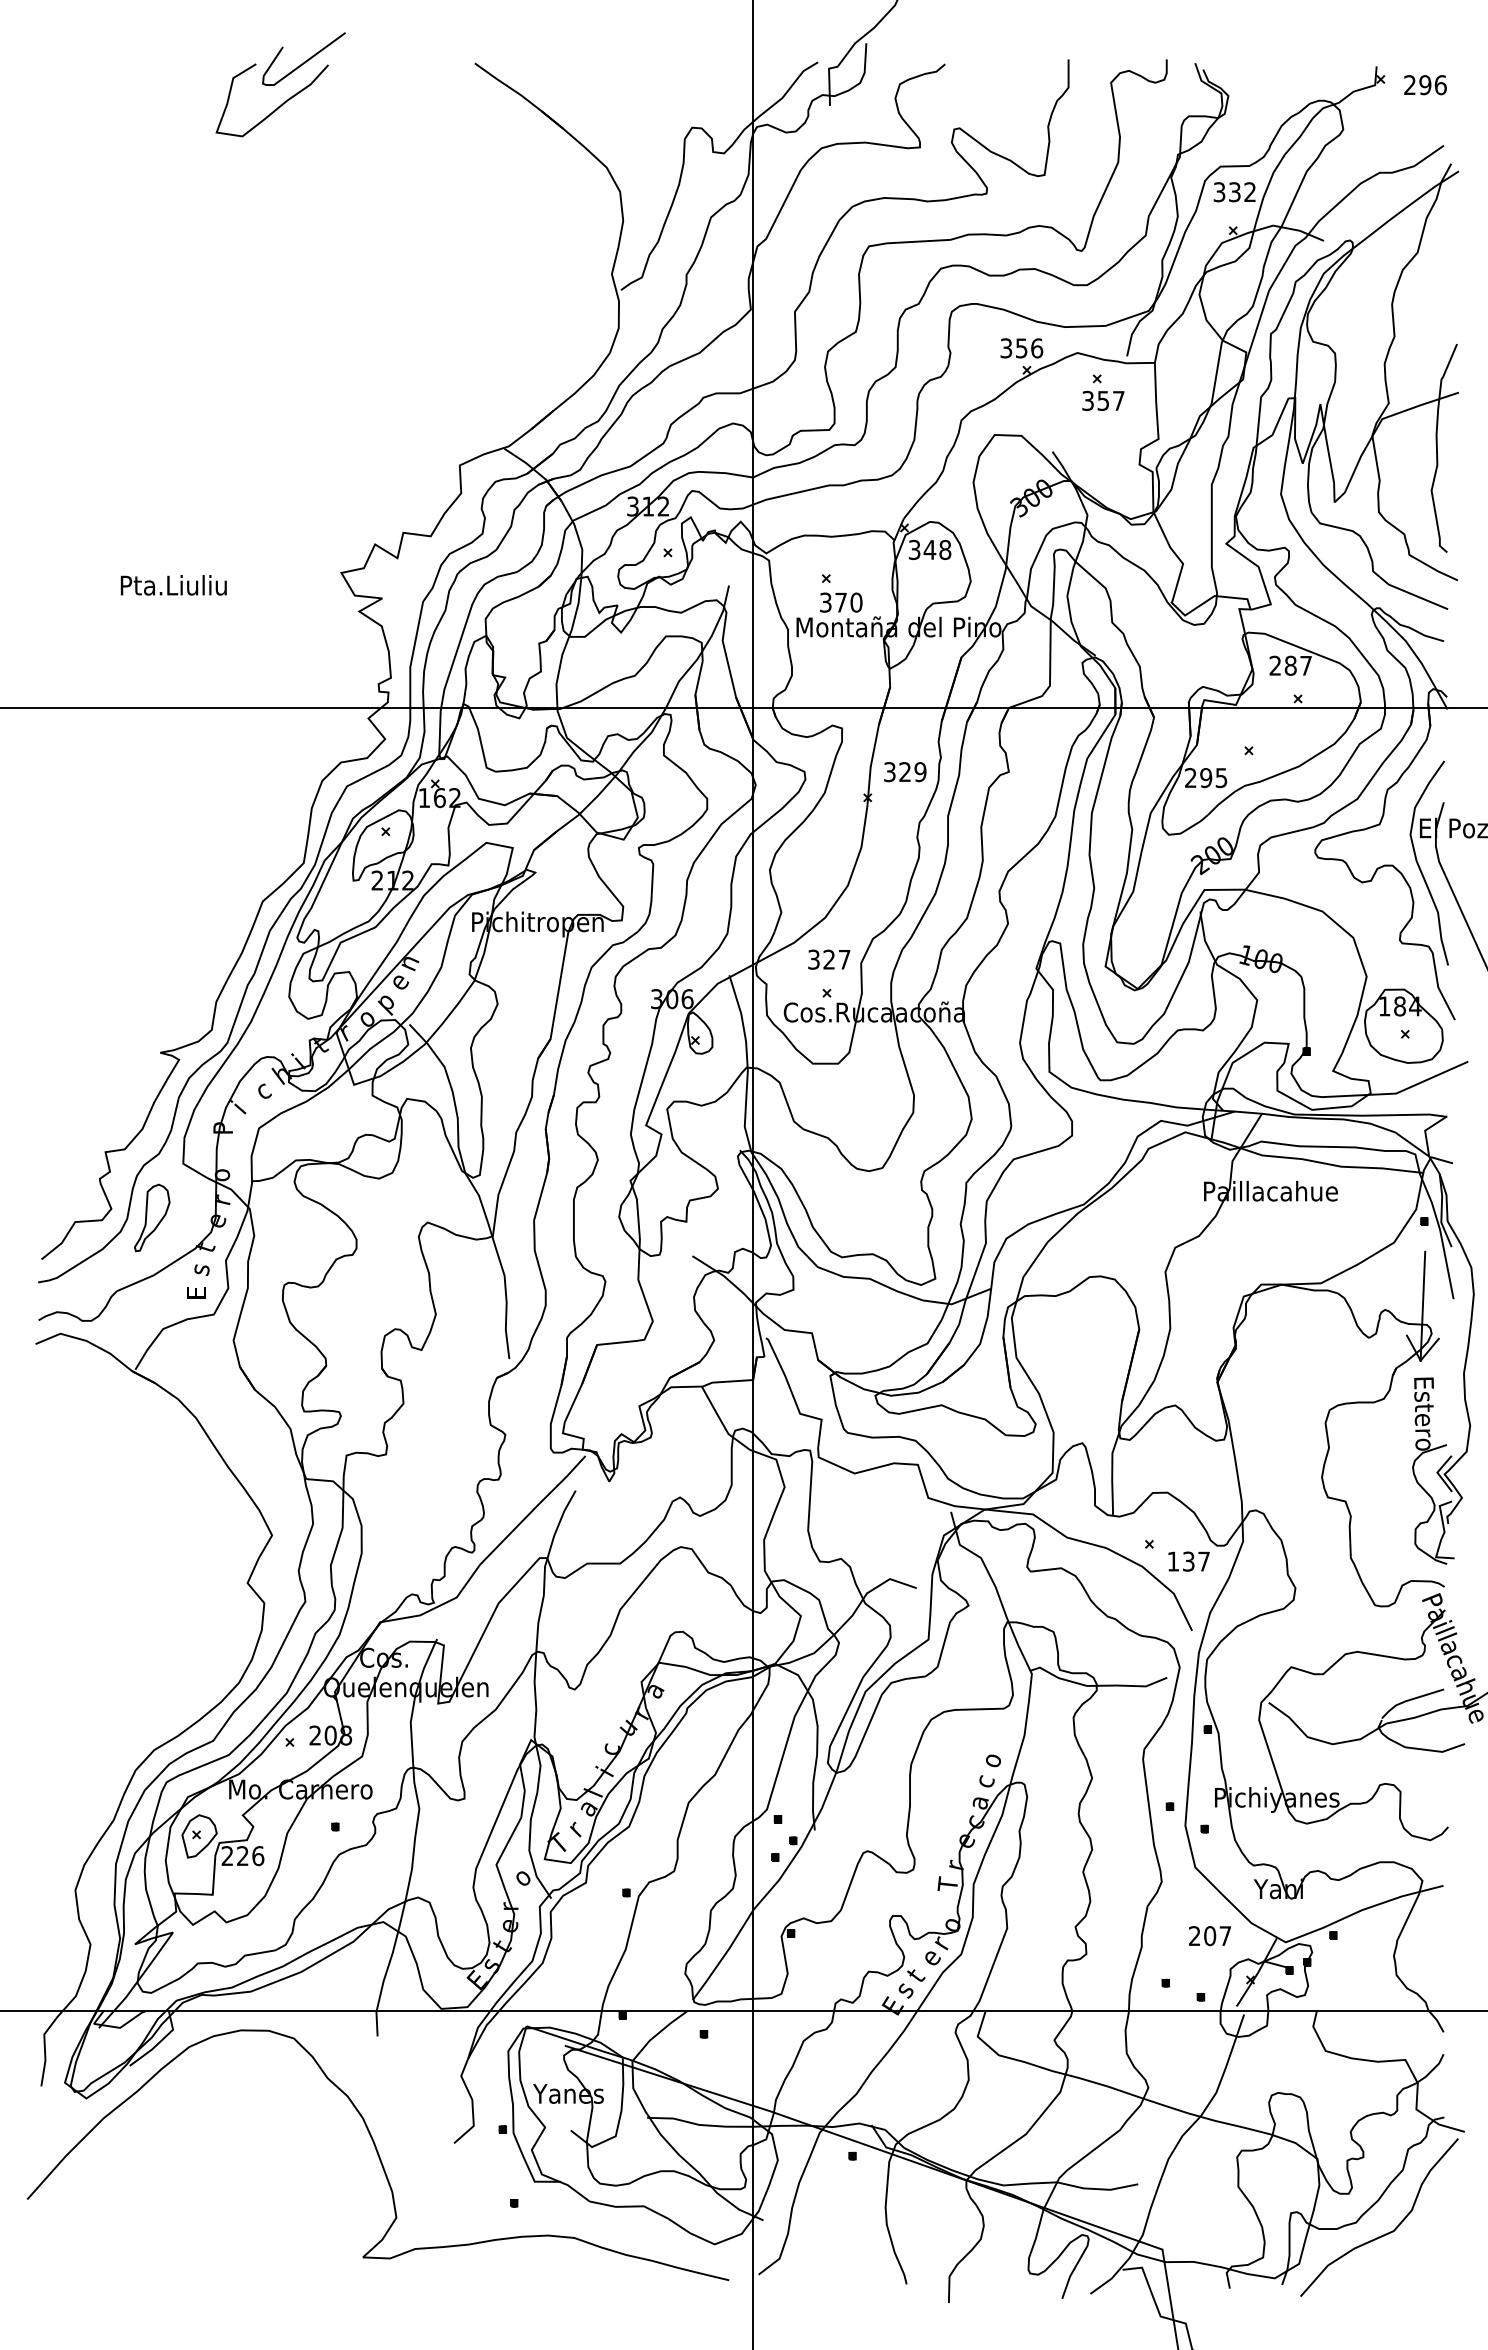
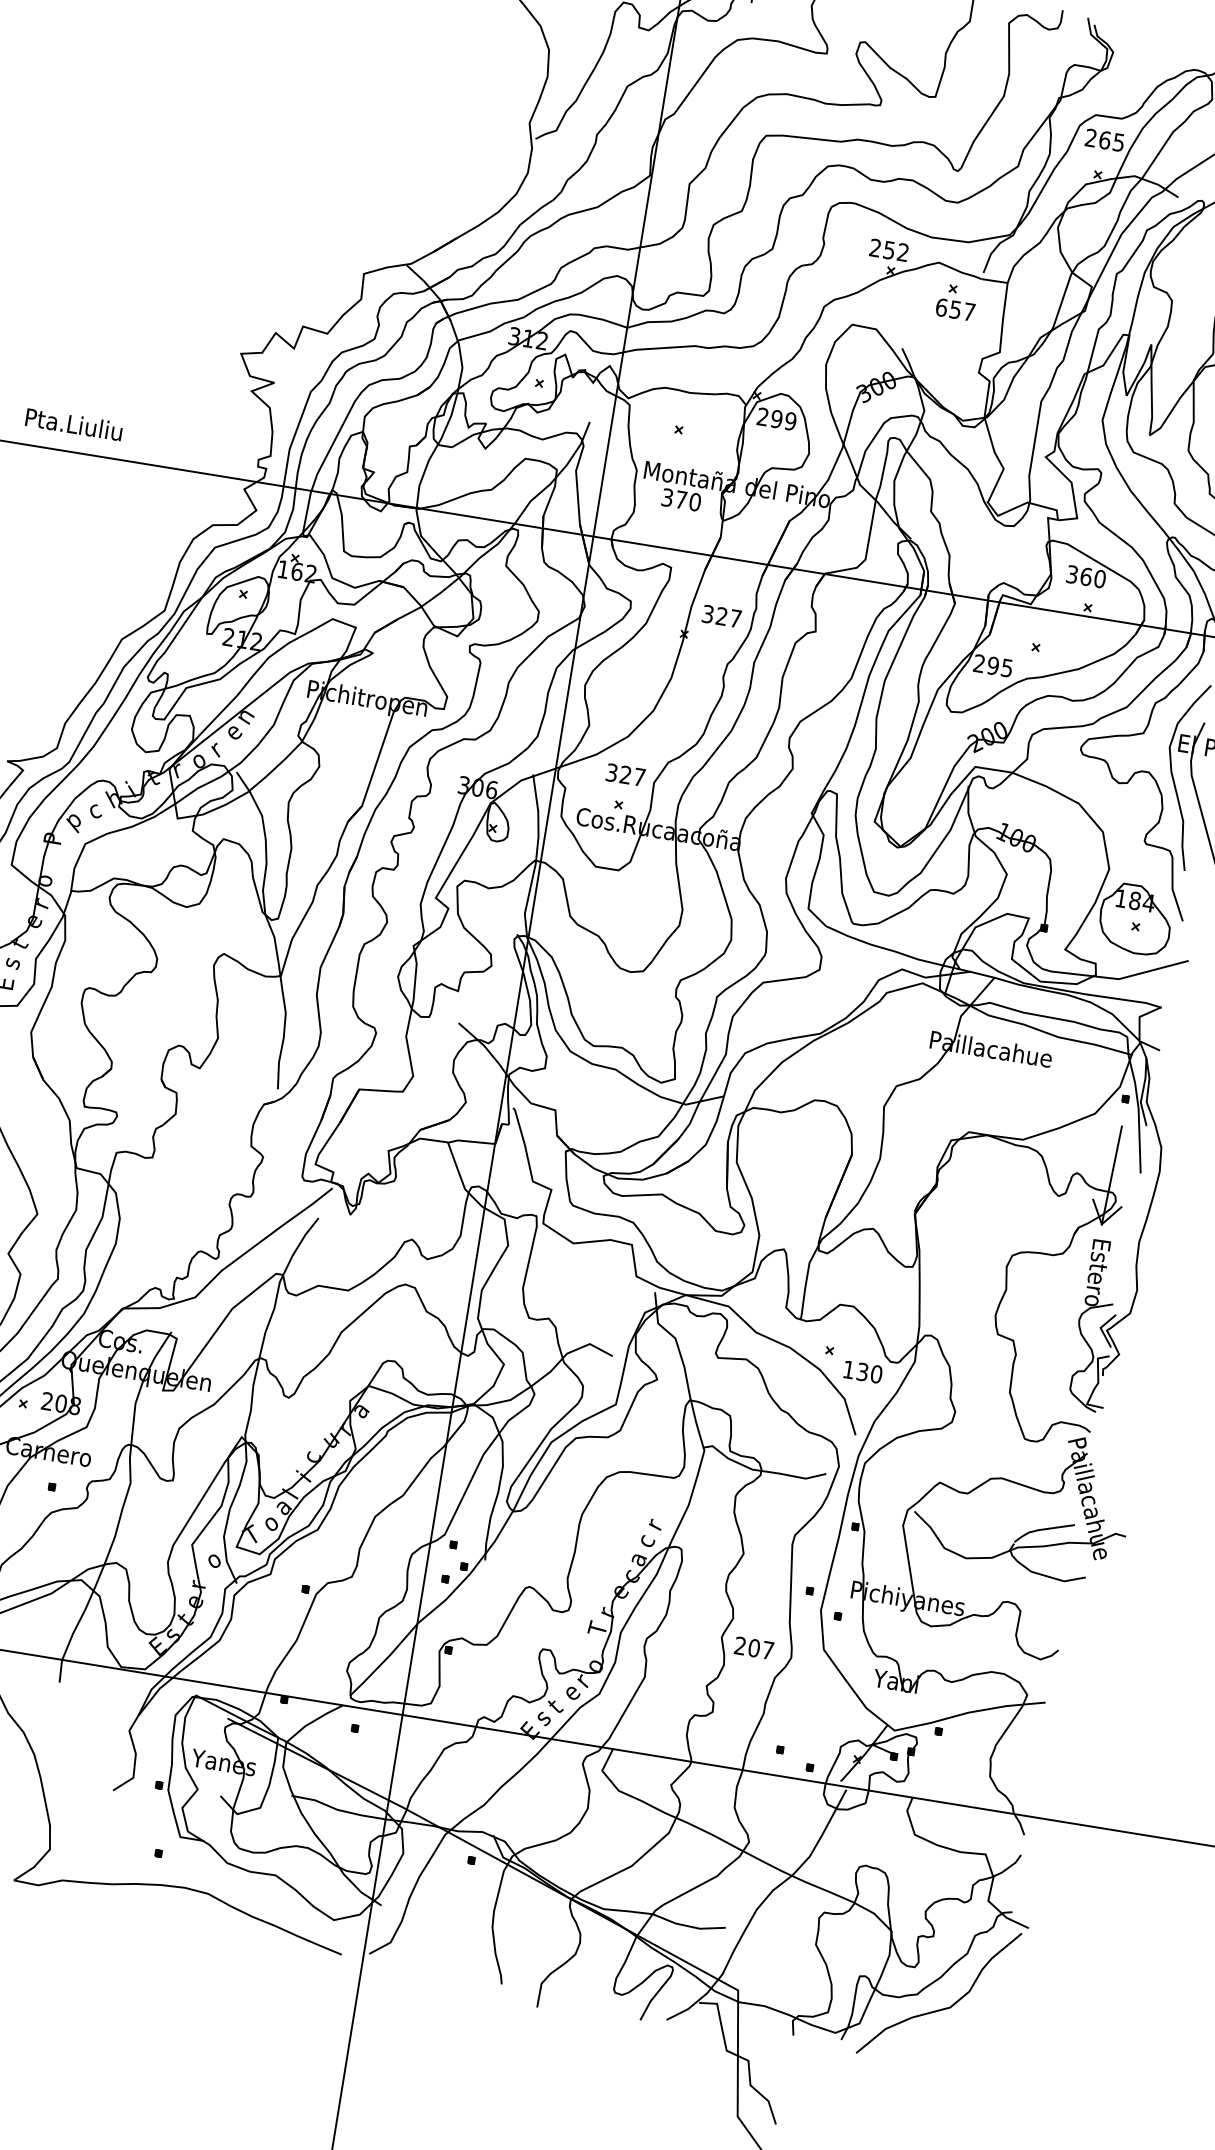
text: (1234, 192) -> (1104, 140), 332 -> 265
text: (1021, 348) -> (889, 250), 356 -> 252
text: (1088, 400) -> (942, 307), 357 -> 657
text: (929, 549) -> (776, 418), 348 -> 299
text: (173, 585) -> (73, 424), moved
text: (841, 602) -> (681, 499), moved
text: (1290, 665) -> (1085, 576), 287 -> 360
text: (920, 772) -> (735, 619), 329 -> 327
text: (387, 1005) -> (219, 751), p -> r
text: (240, 1108) -> (71, 823), i -> p
text: (1204, 1561) -> (876, 1374), 137 -> 130
text: (993, 1760) -> (656, 1523), o -> r
text: (577, 1829) -> (270, 1524), r -> o
text: (1209, 1936) -> (753, 1648), moved

